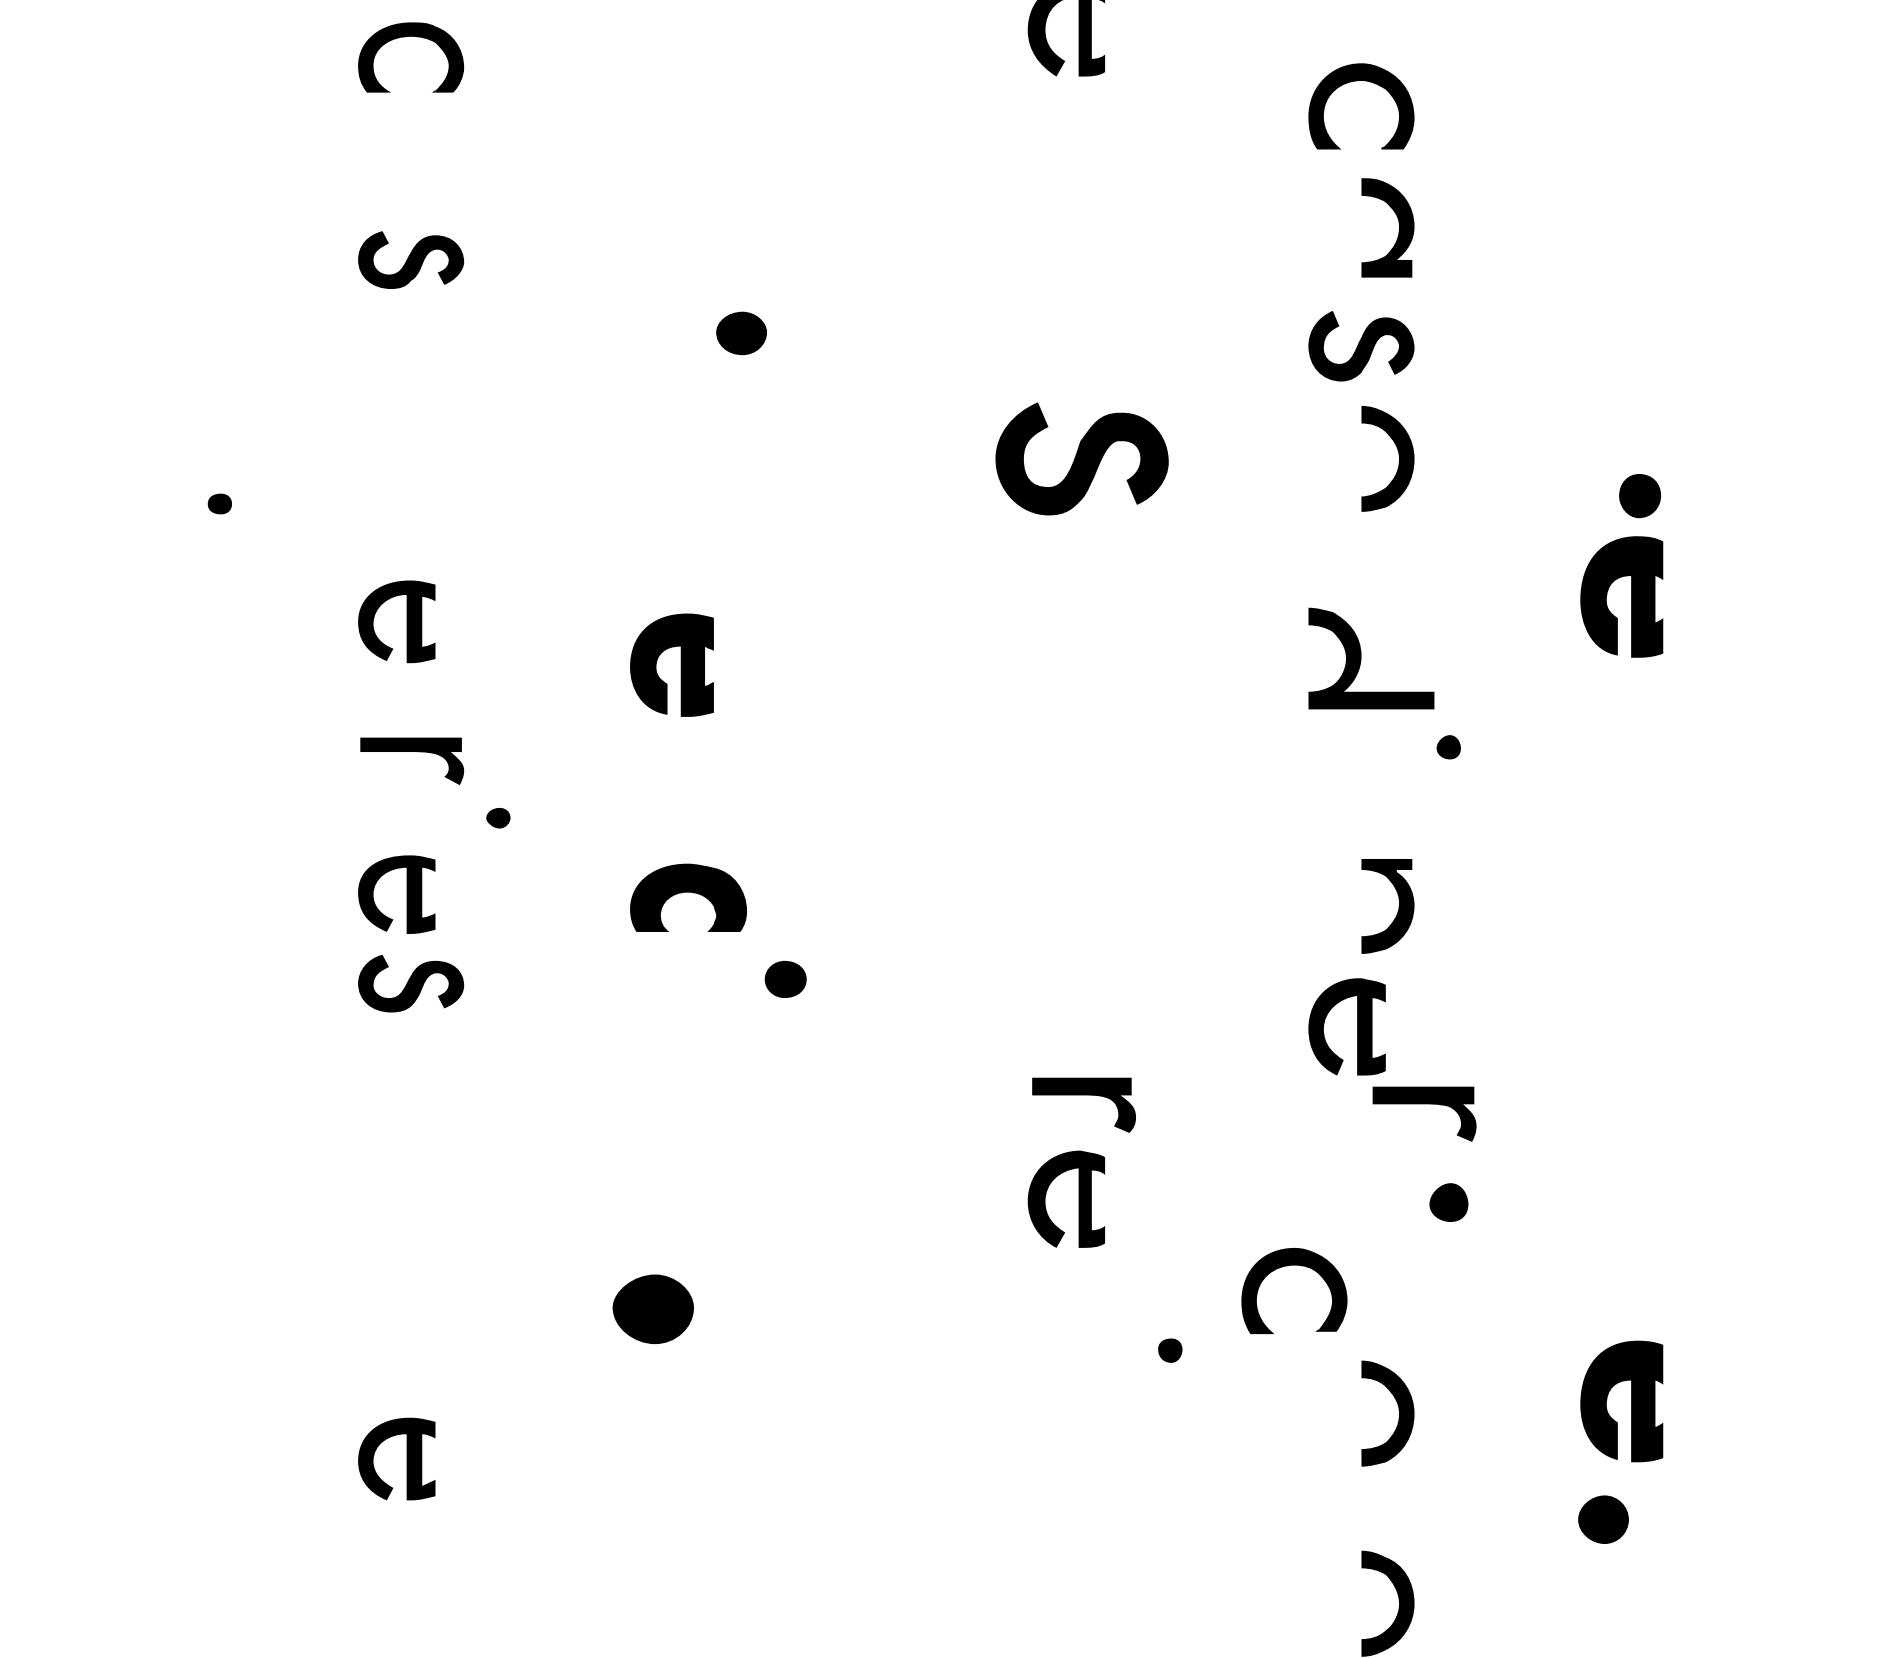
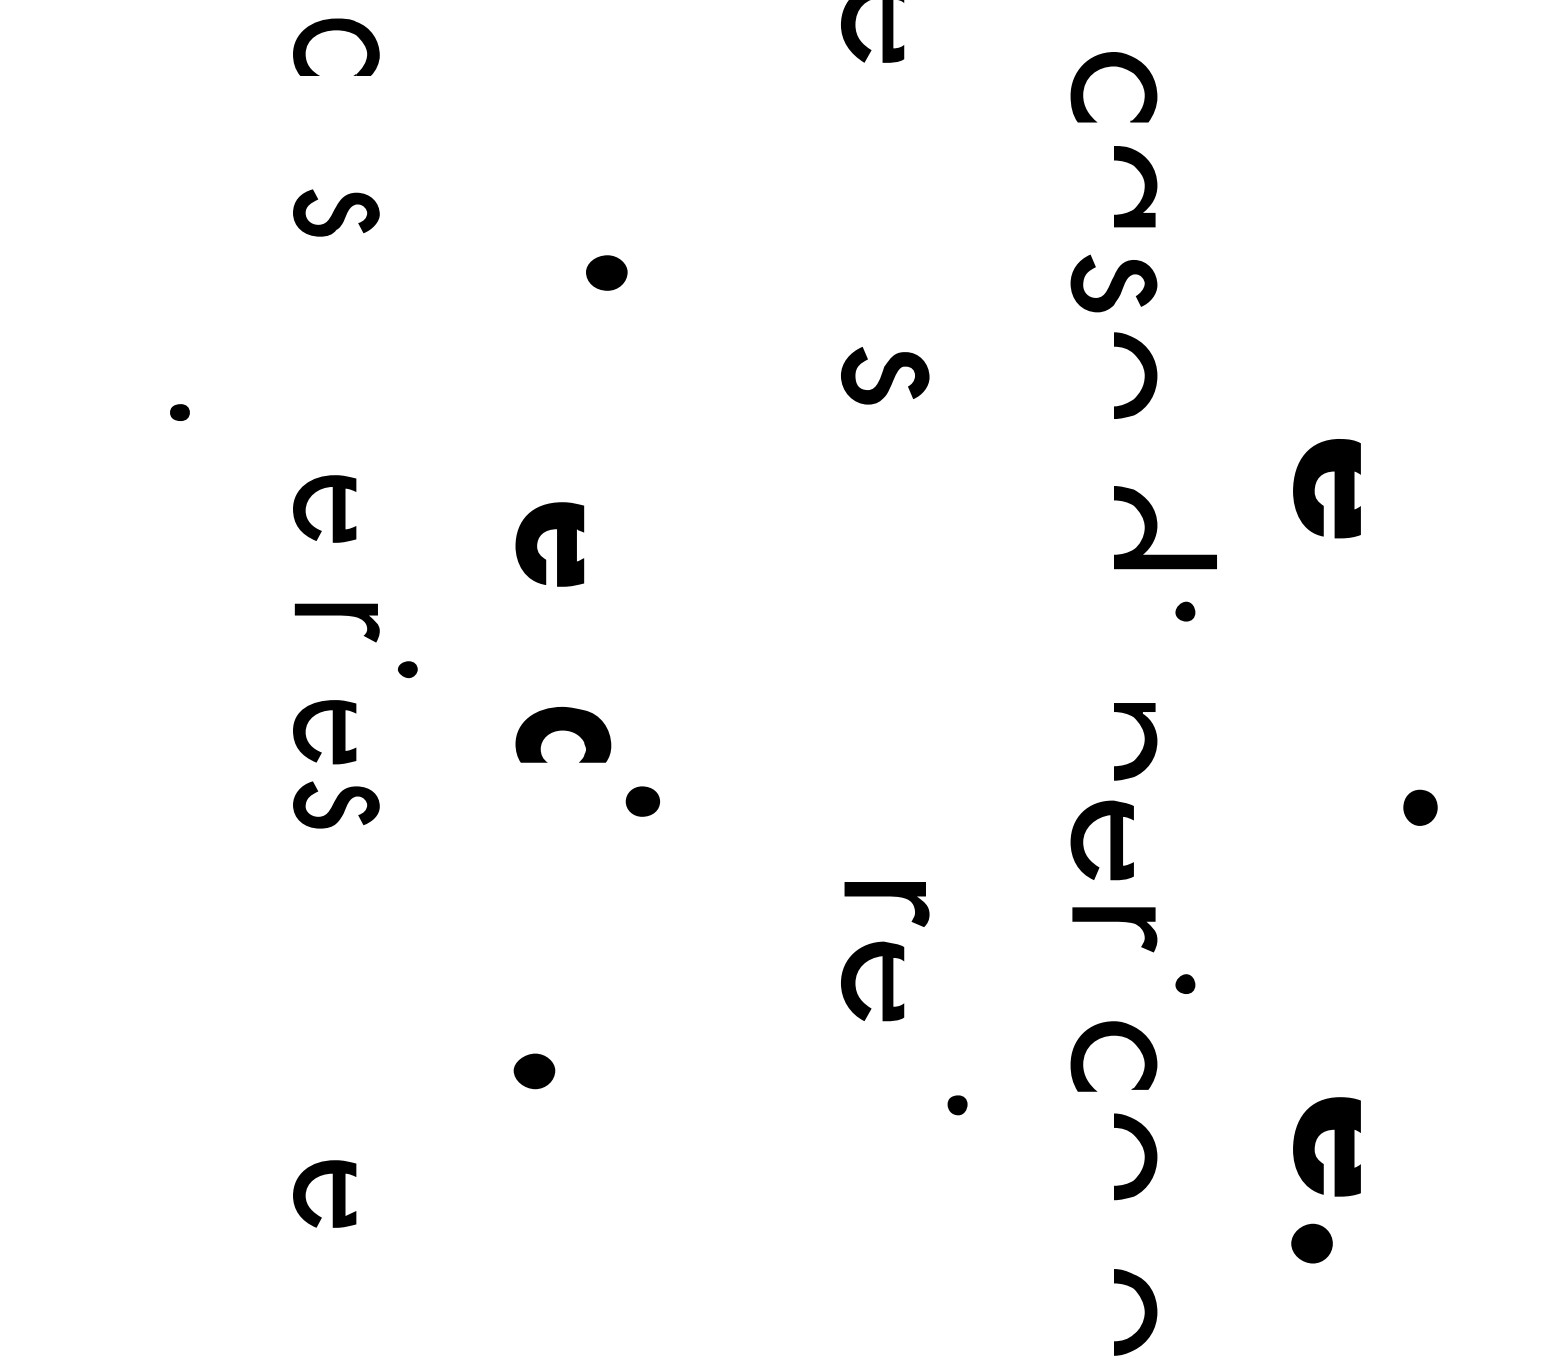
part: (1081, 458) -> (884, 375), size x0.62
part: (1640, 496) -> (1420, 808), moved
part: (1361, 658) -> (1157, 527), moved
part: (1424, 1104) -> (1114, 921), moved
part: (1448, 1202) -> (1185, 984), size x0.62
part: (1294, 1265) -> (1114, 1035), moved
part: (652, 1308) -> (533, 1070), size x0.62

